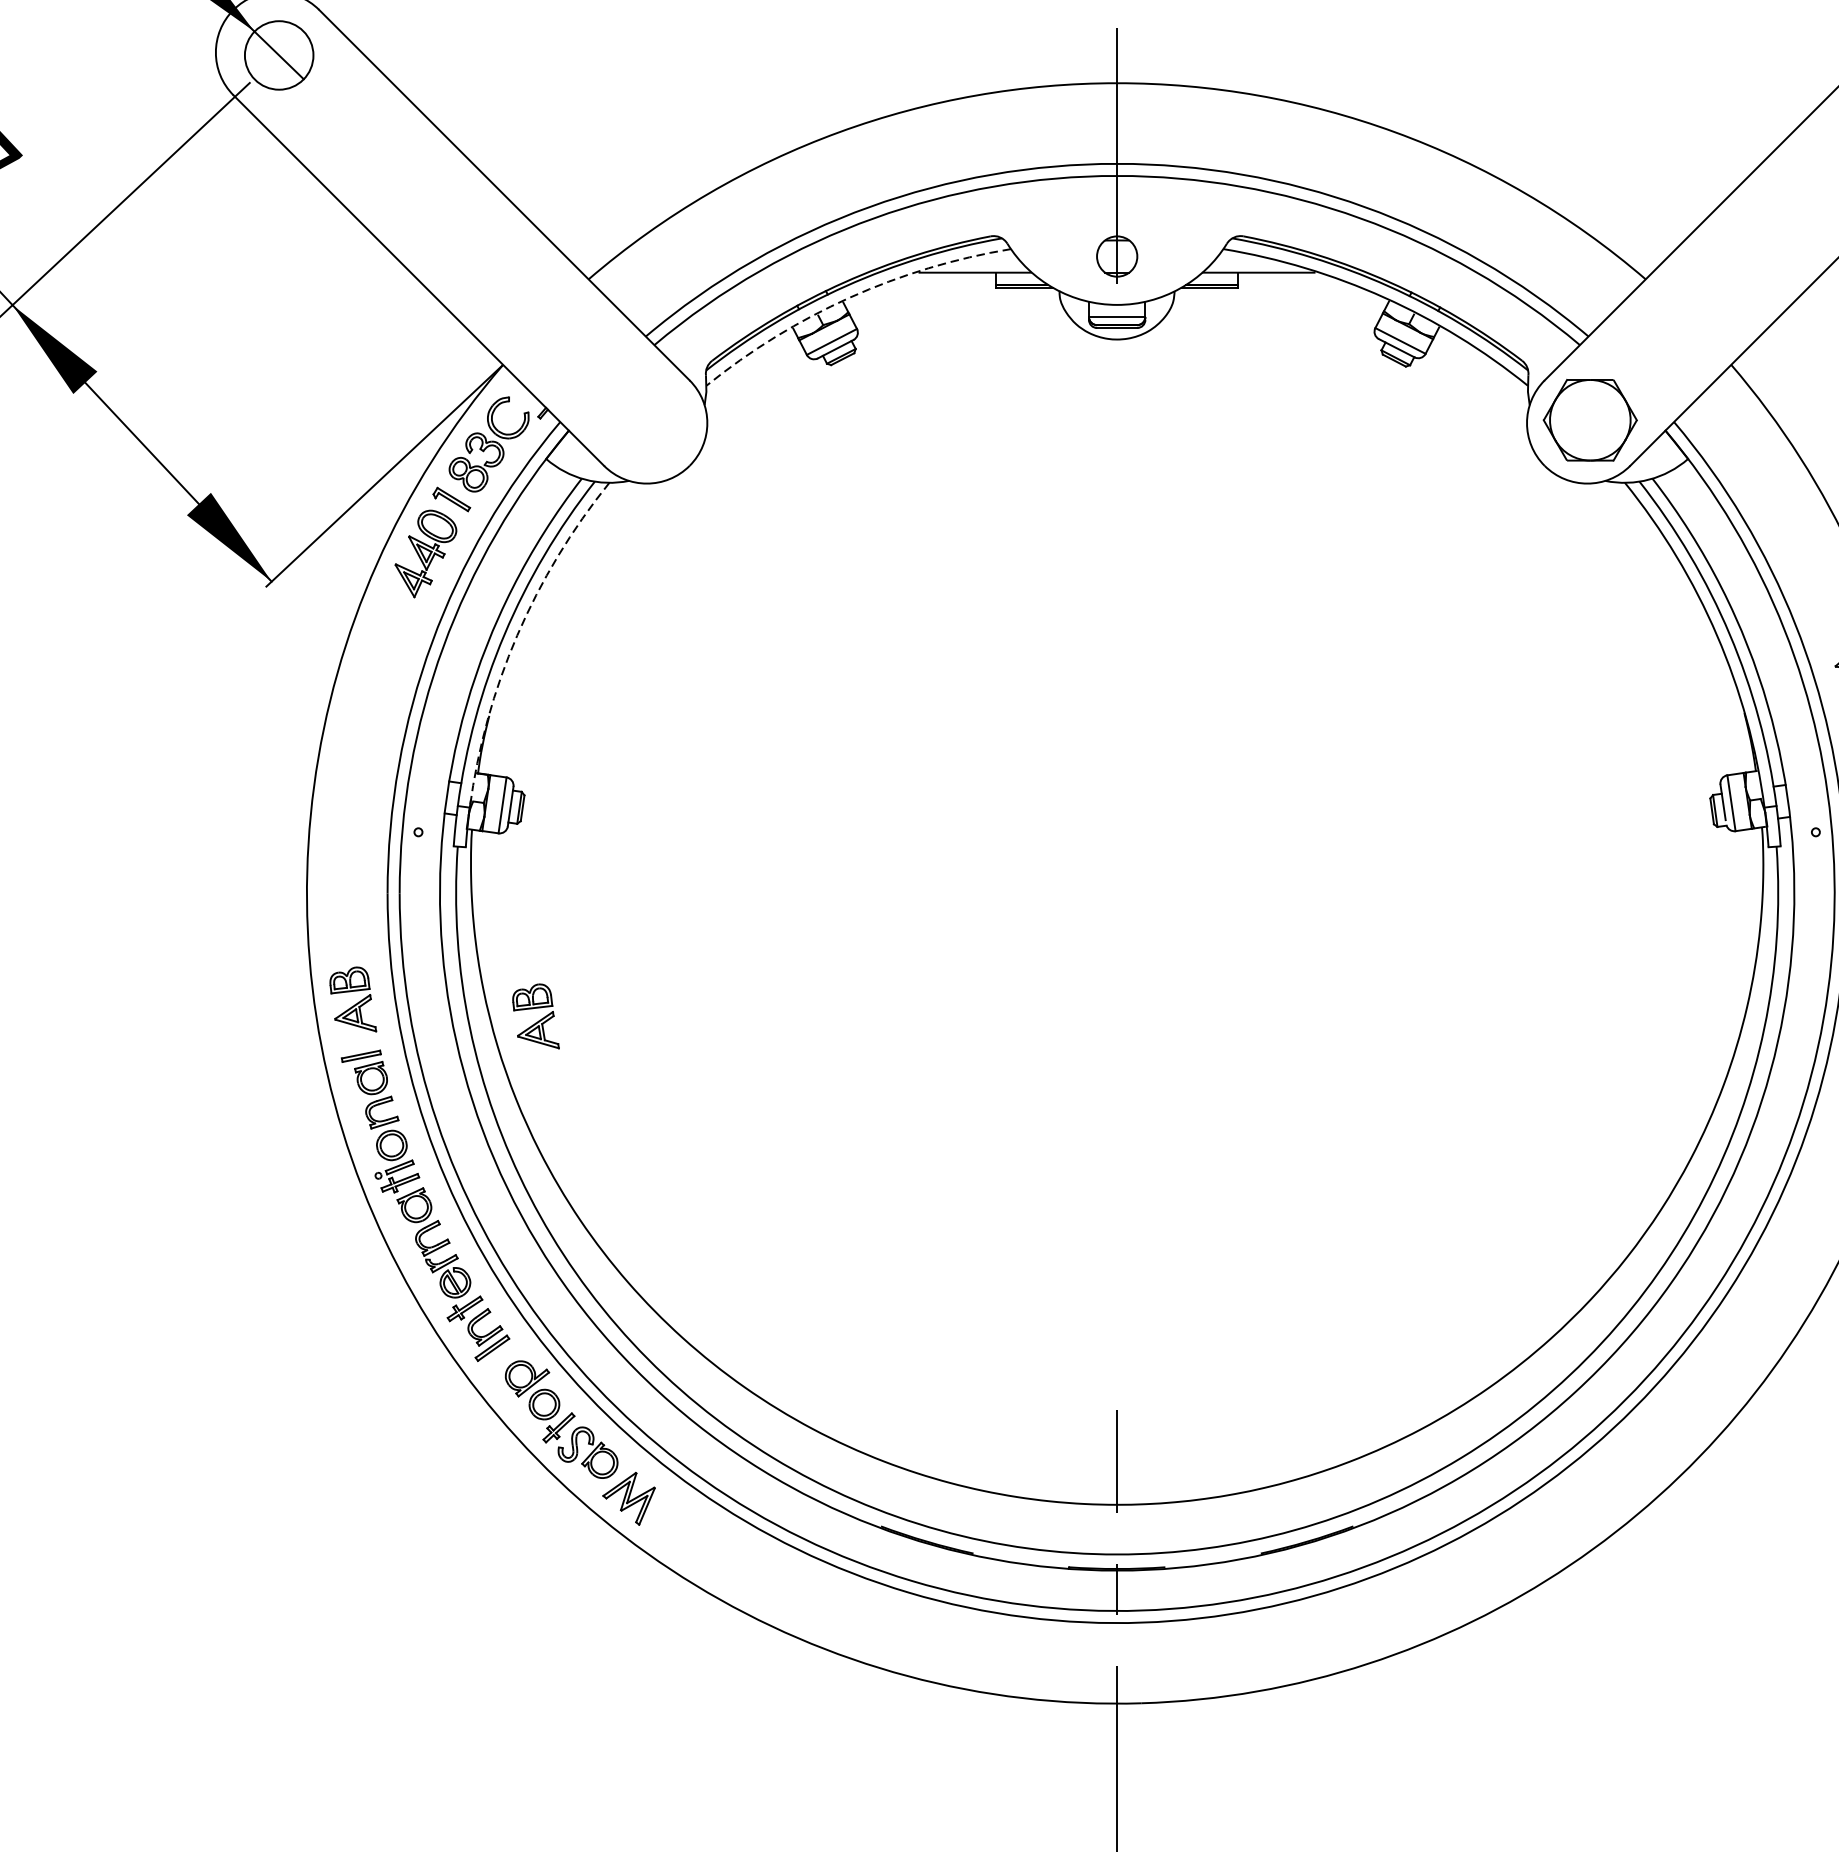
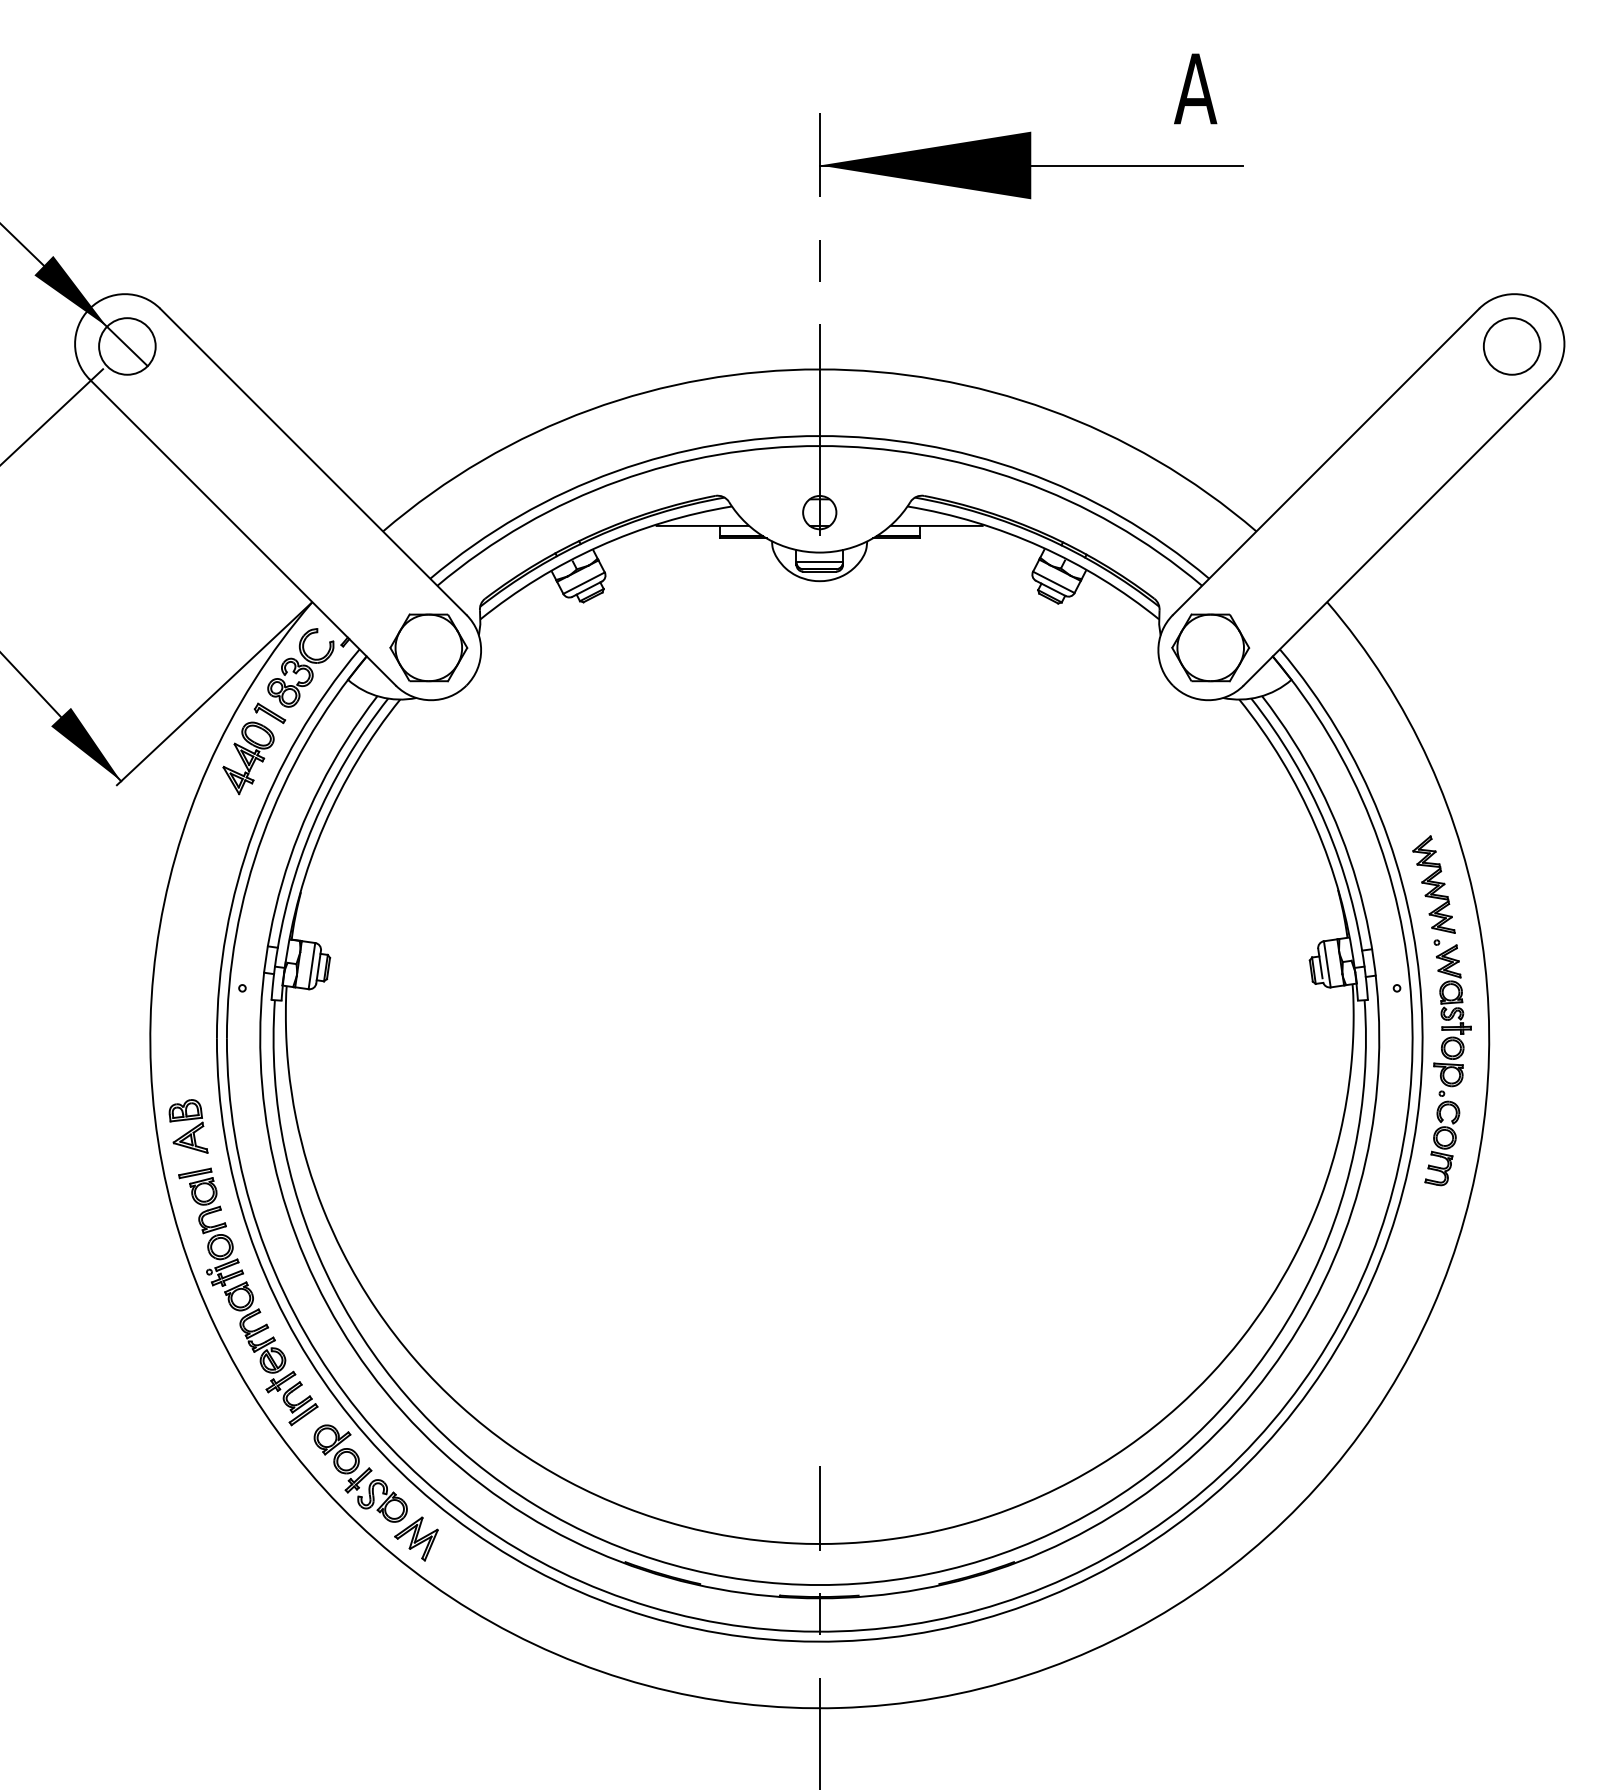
arc: (849, 297) -> (598, 546), dashed -> solid
part: (643, 419) -> (428, 647), added
arc: (517, 635) -> (324, 825), dashed -> solid
part: (535, 1016) -> (339, 1140), removed

